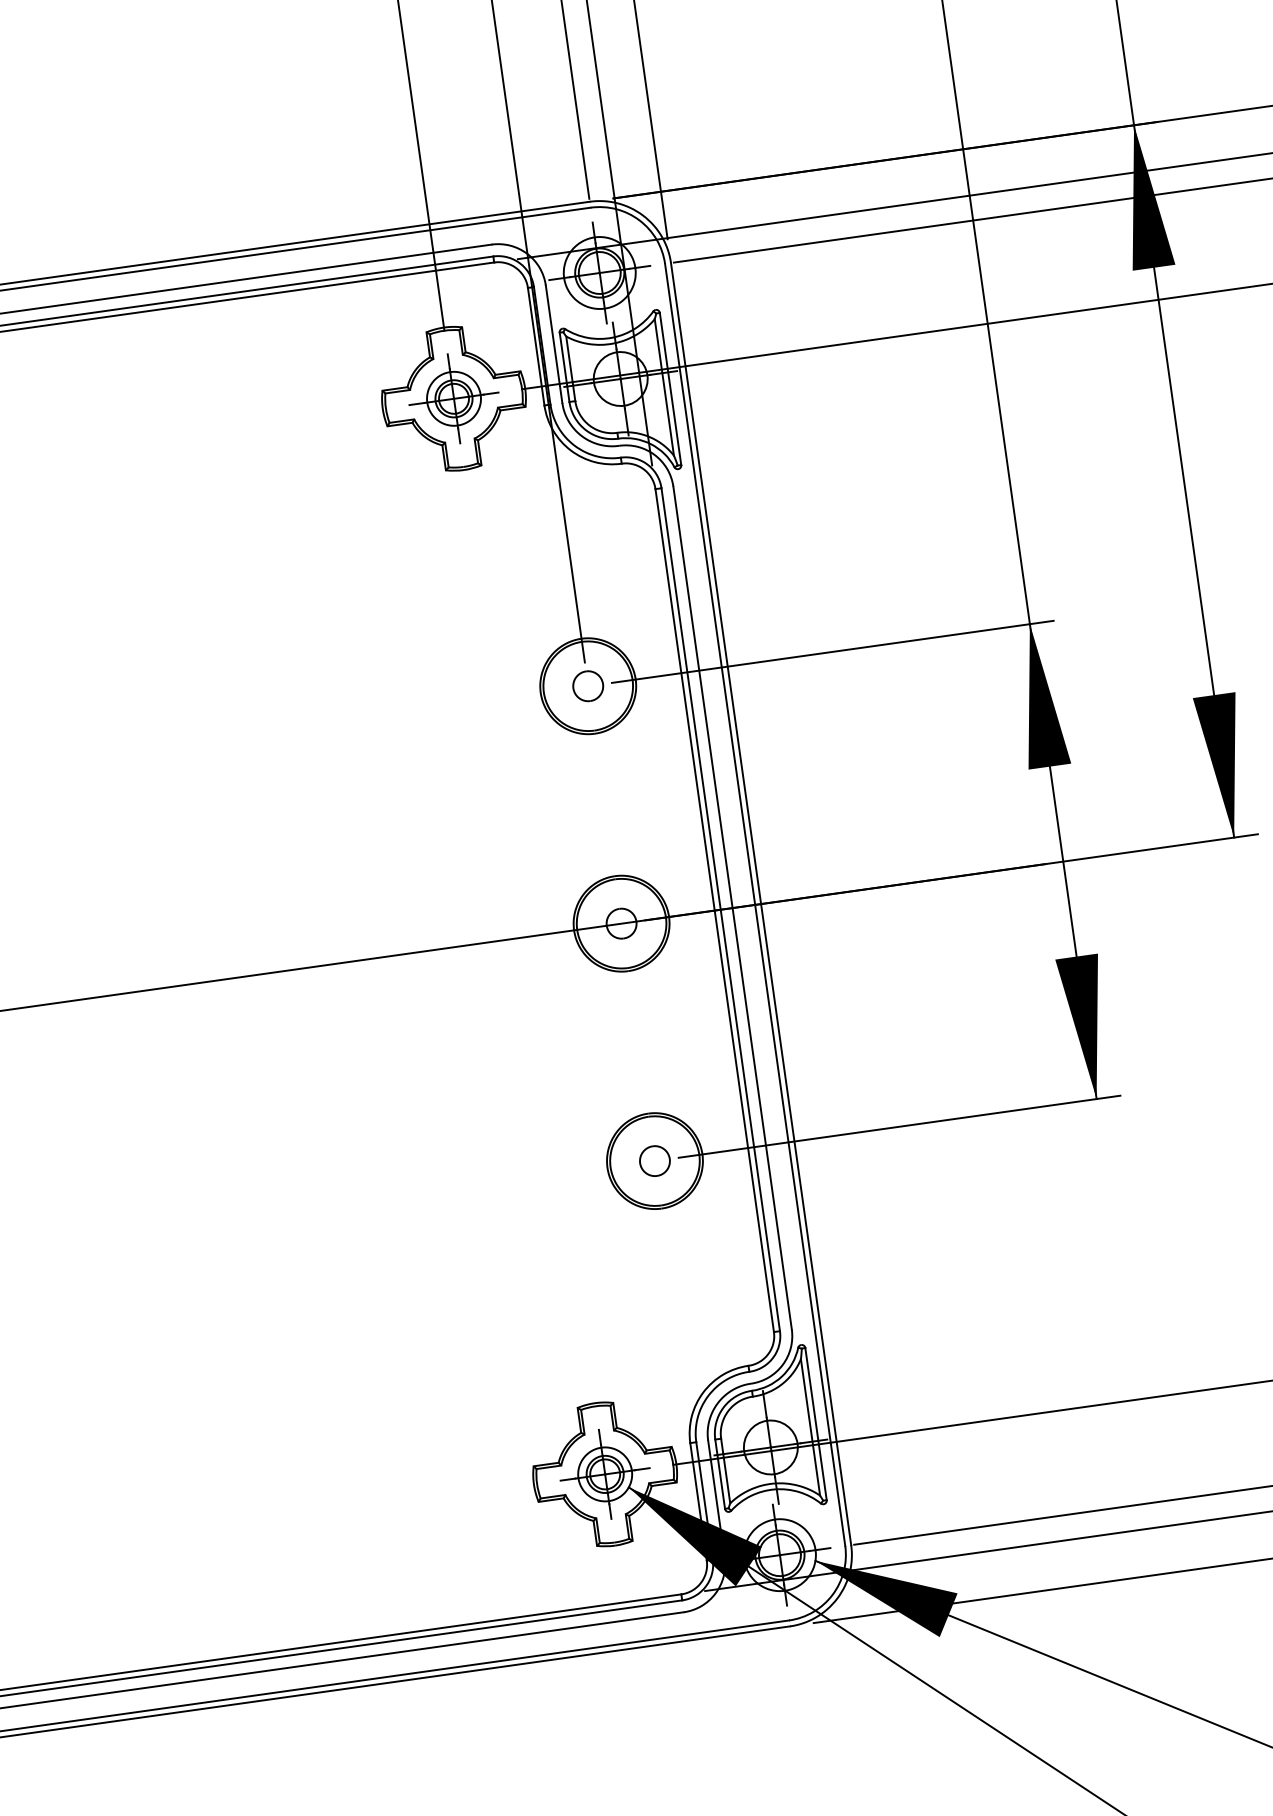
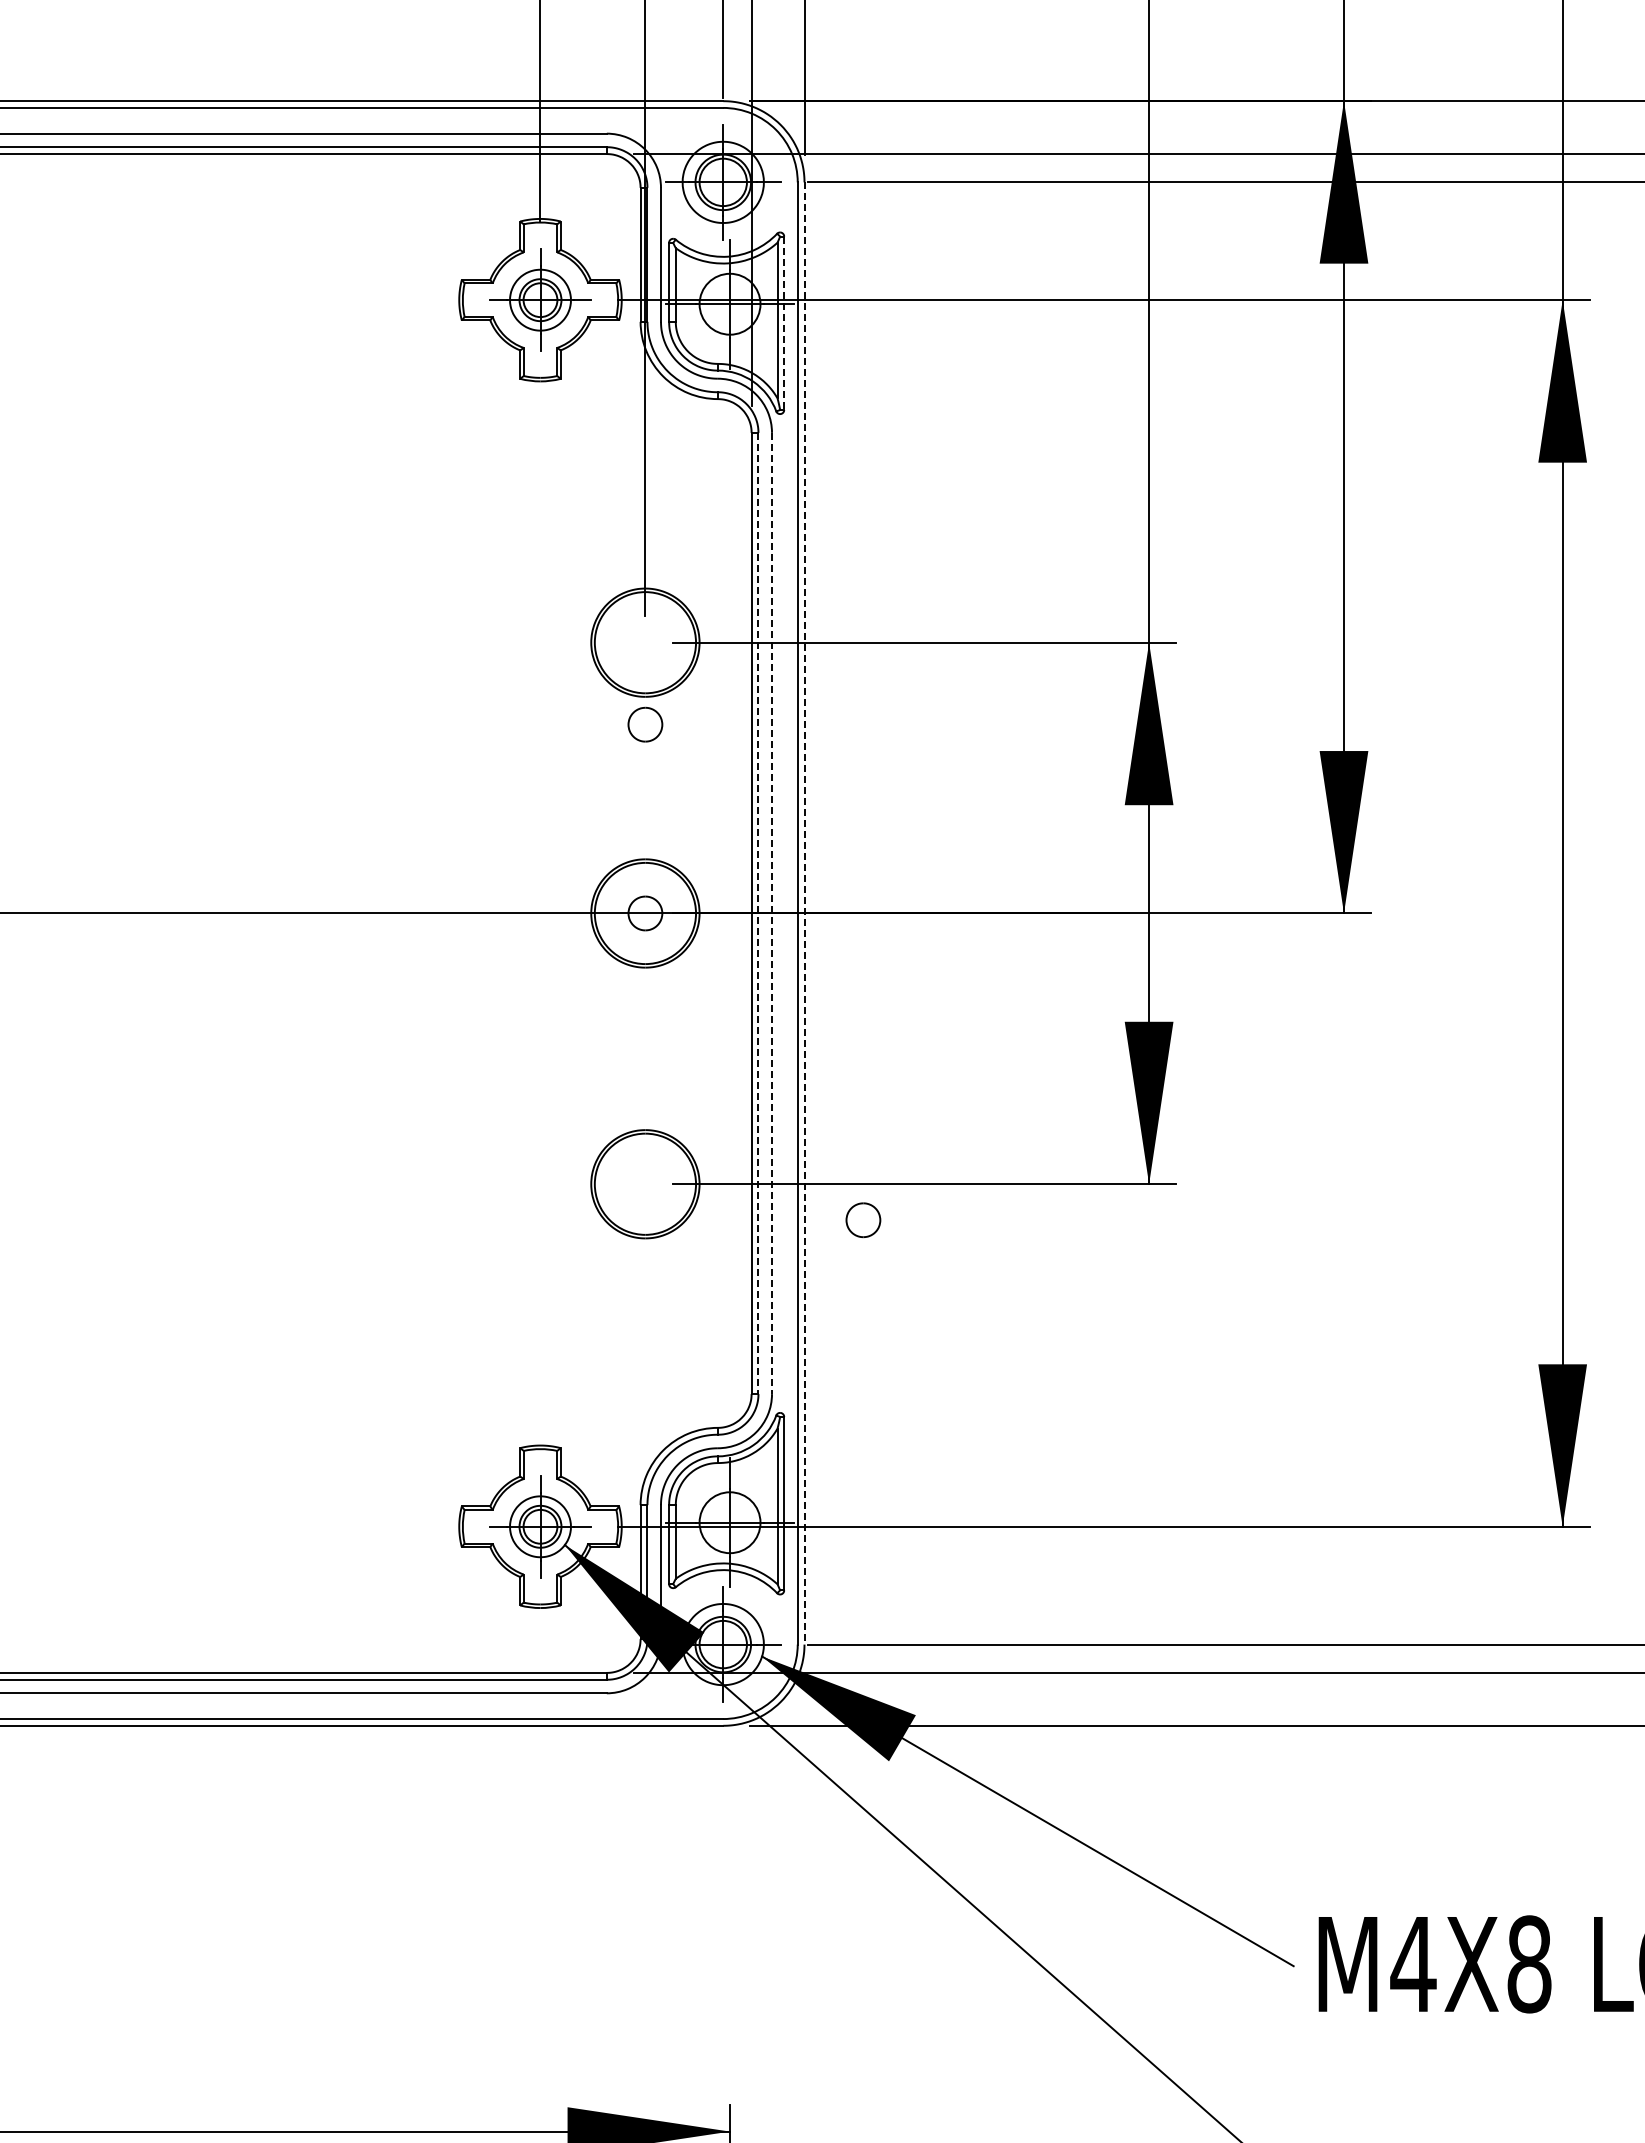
line: (670, 389) -> (784, 323), solid -> dashed
part: (588, 686) -> (645, 724), moved
line: (761, 904) -> (804, 913), solid -> dashed
line: (733, 908) -> (772, 913), solid -> dashed
line: (720, 909) -> (758, 913), solid -> dashed
part: (655, 1161) -> (863, 1220), moved

